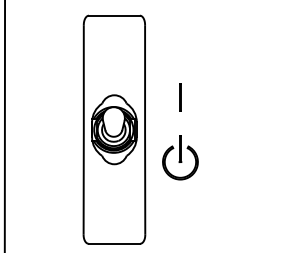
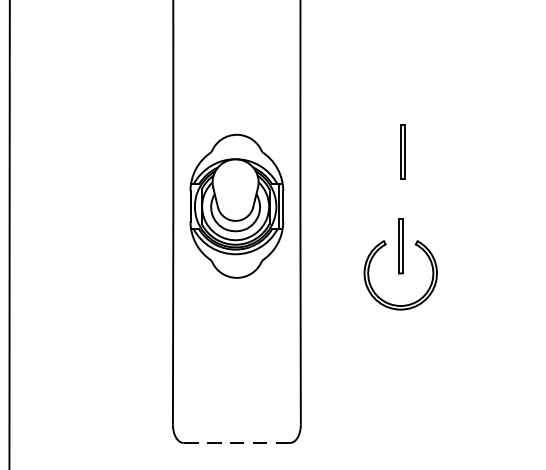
line: (180, 97) -> (402, 151), moved
part: (180, 157) -> (400, 263), moved
line: (114, 243) -> (236, 442), solid -> dashed

